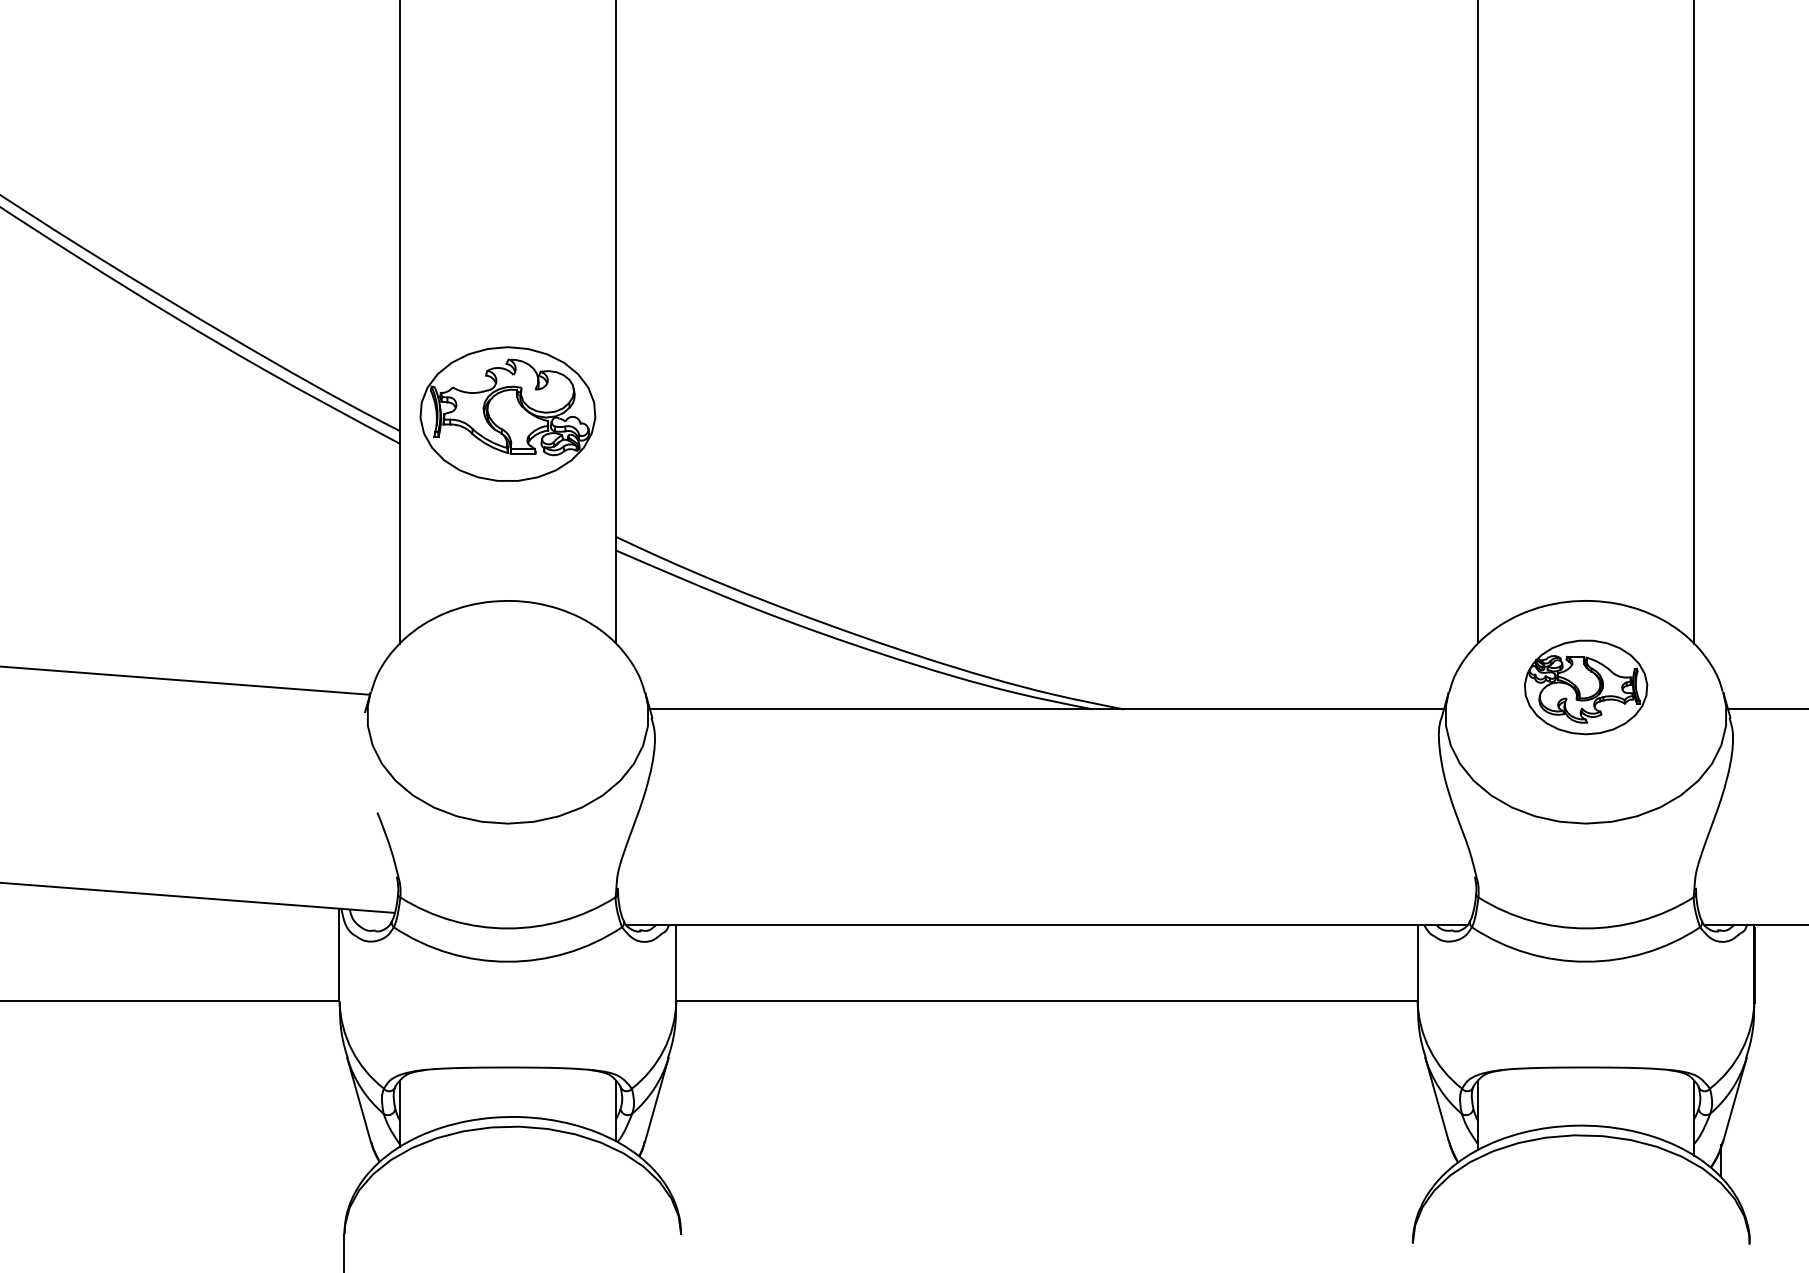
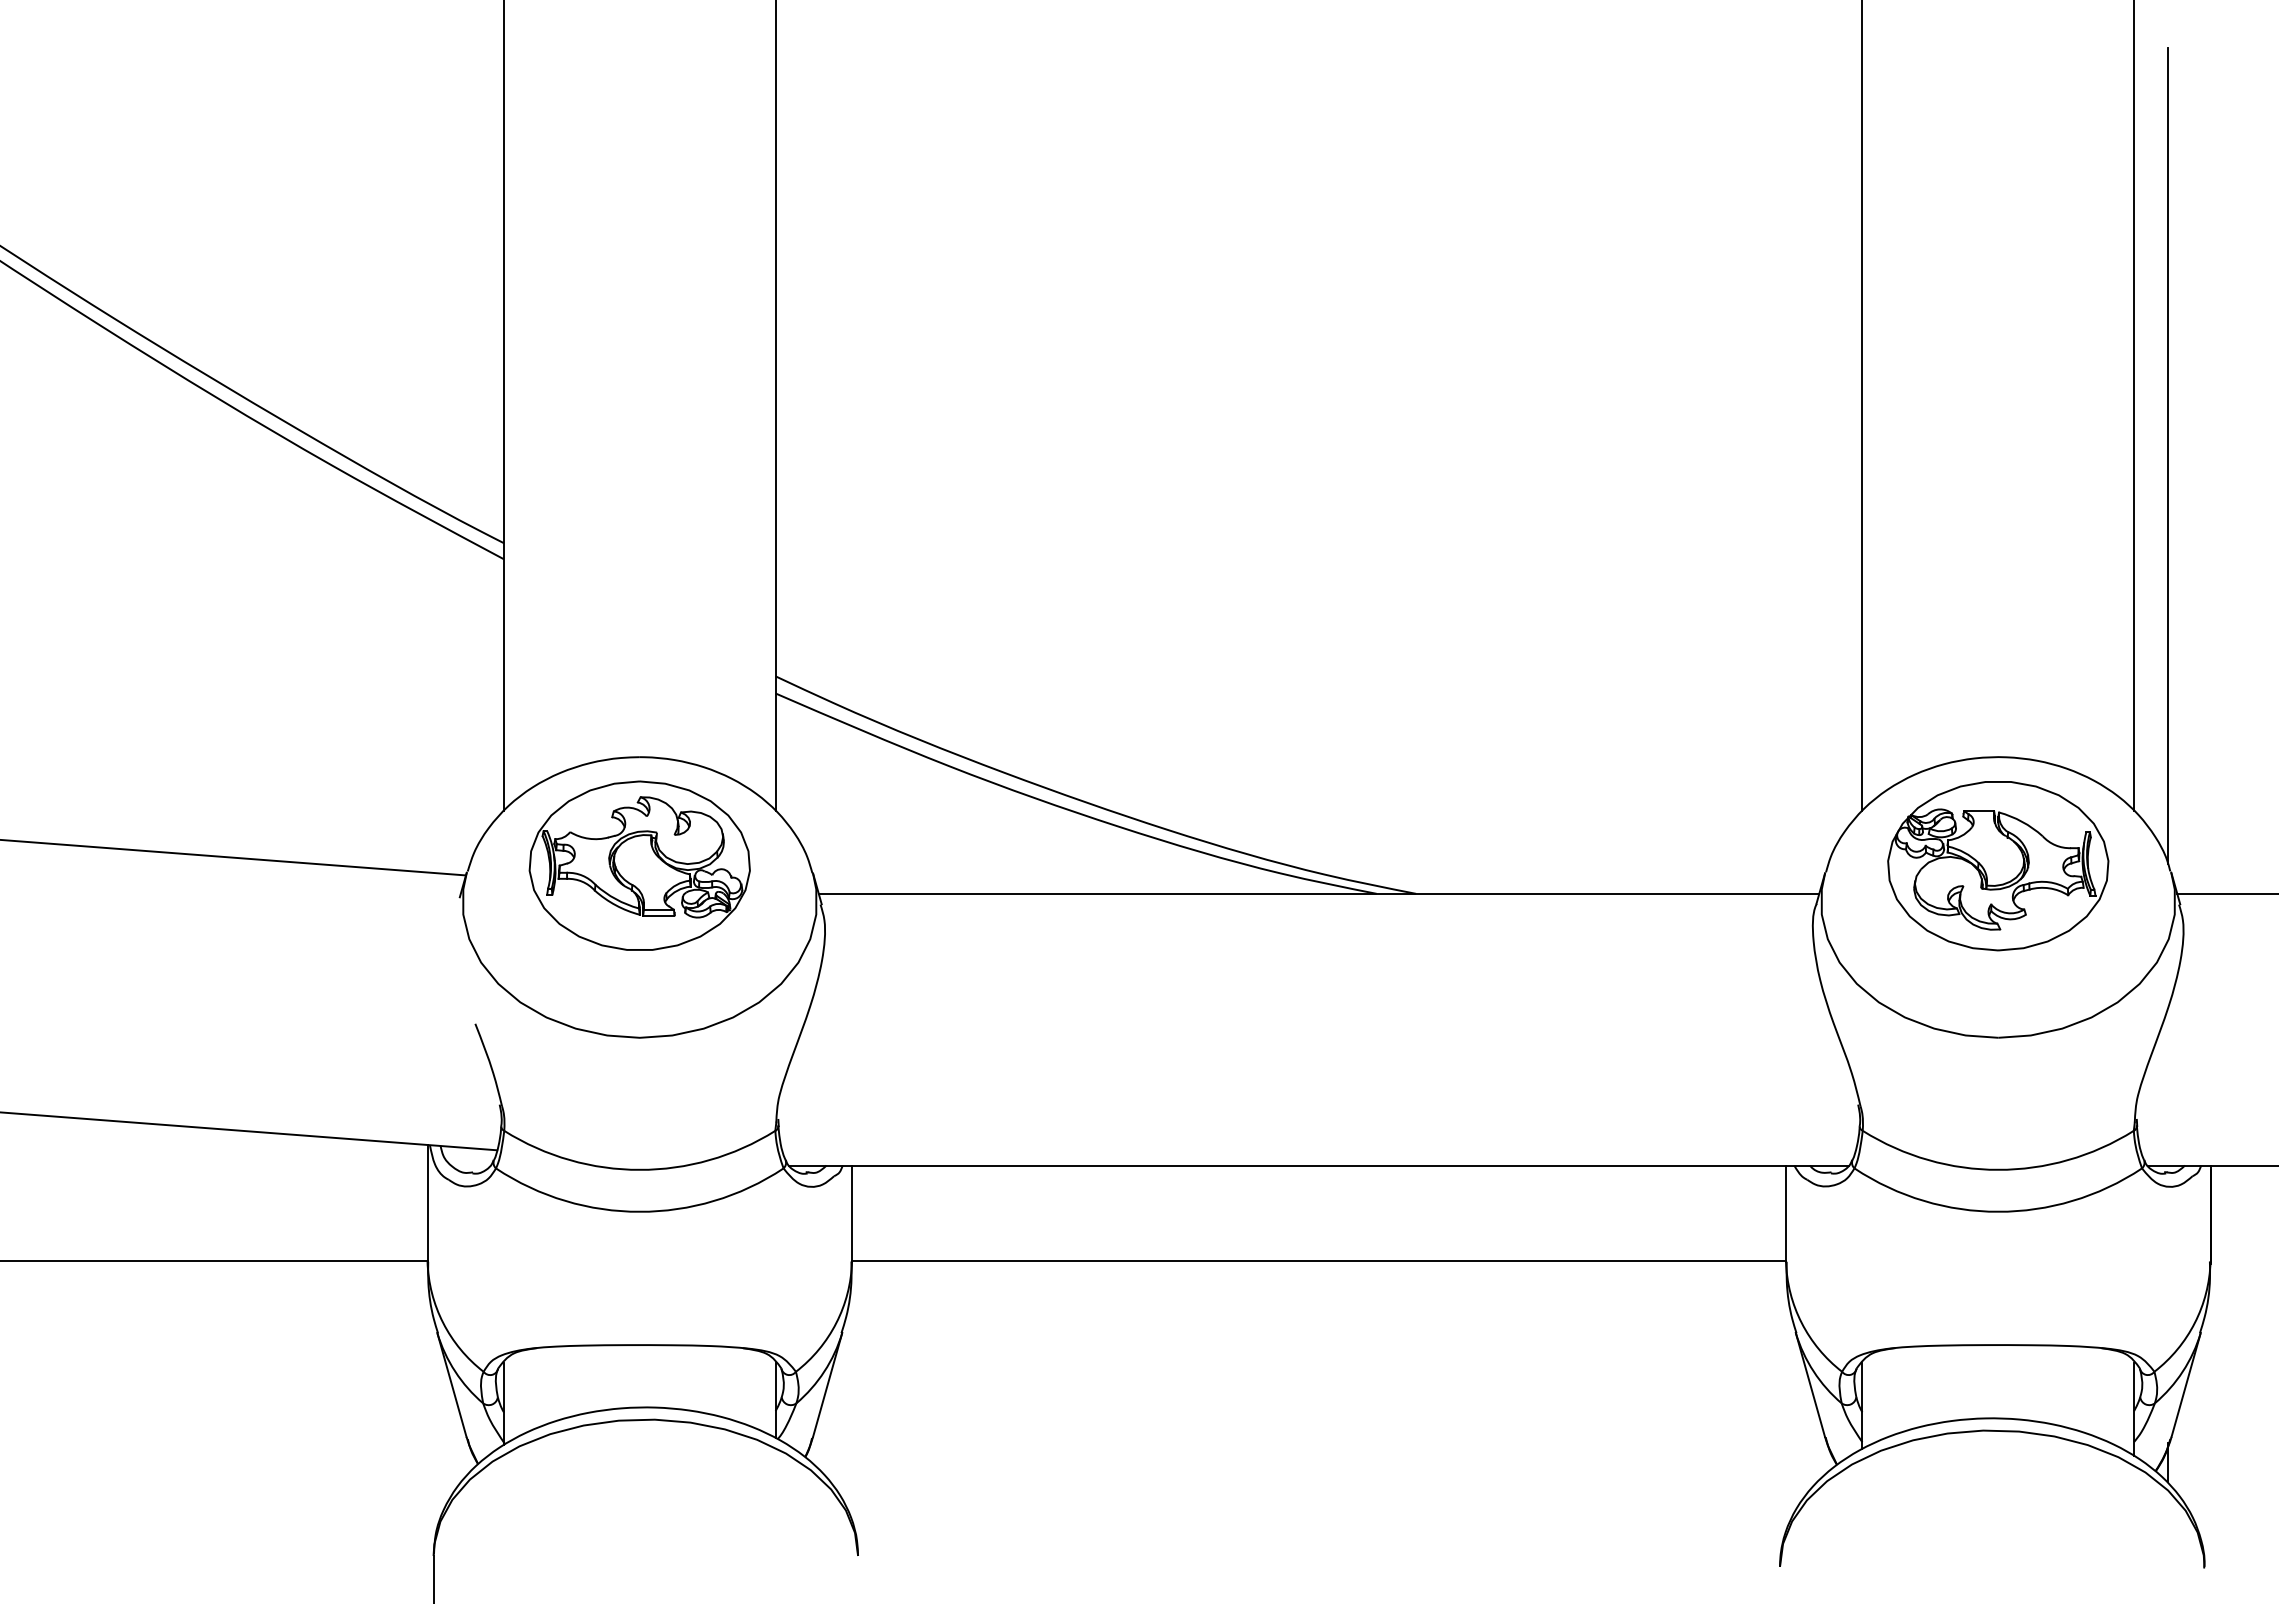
line: (1721, 361) -> (2168, 455), added
part: (507, 413) -> (639, 865), moved
part: (1586, 687) -> (1998, 866), size x1.43

